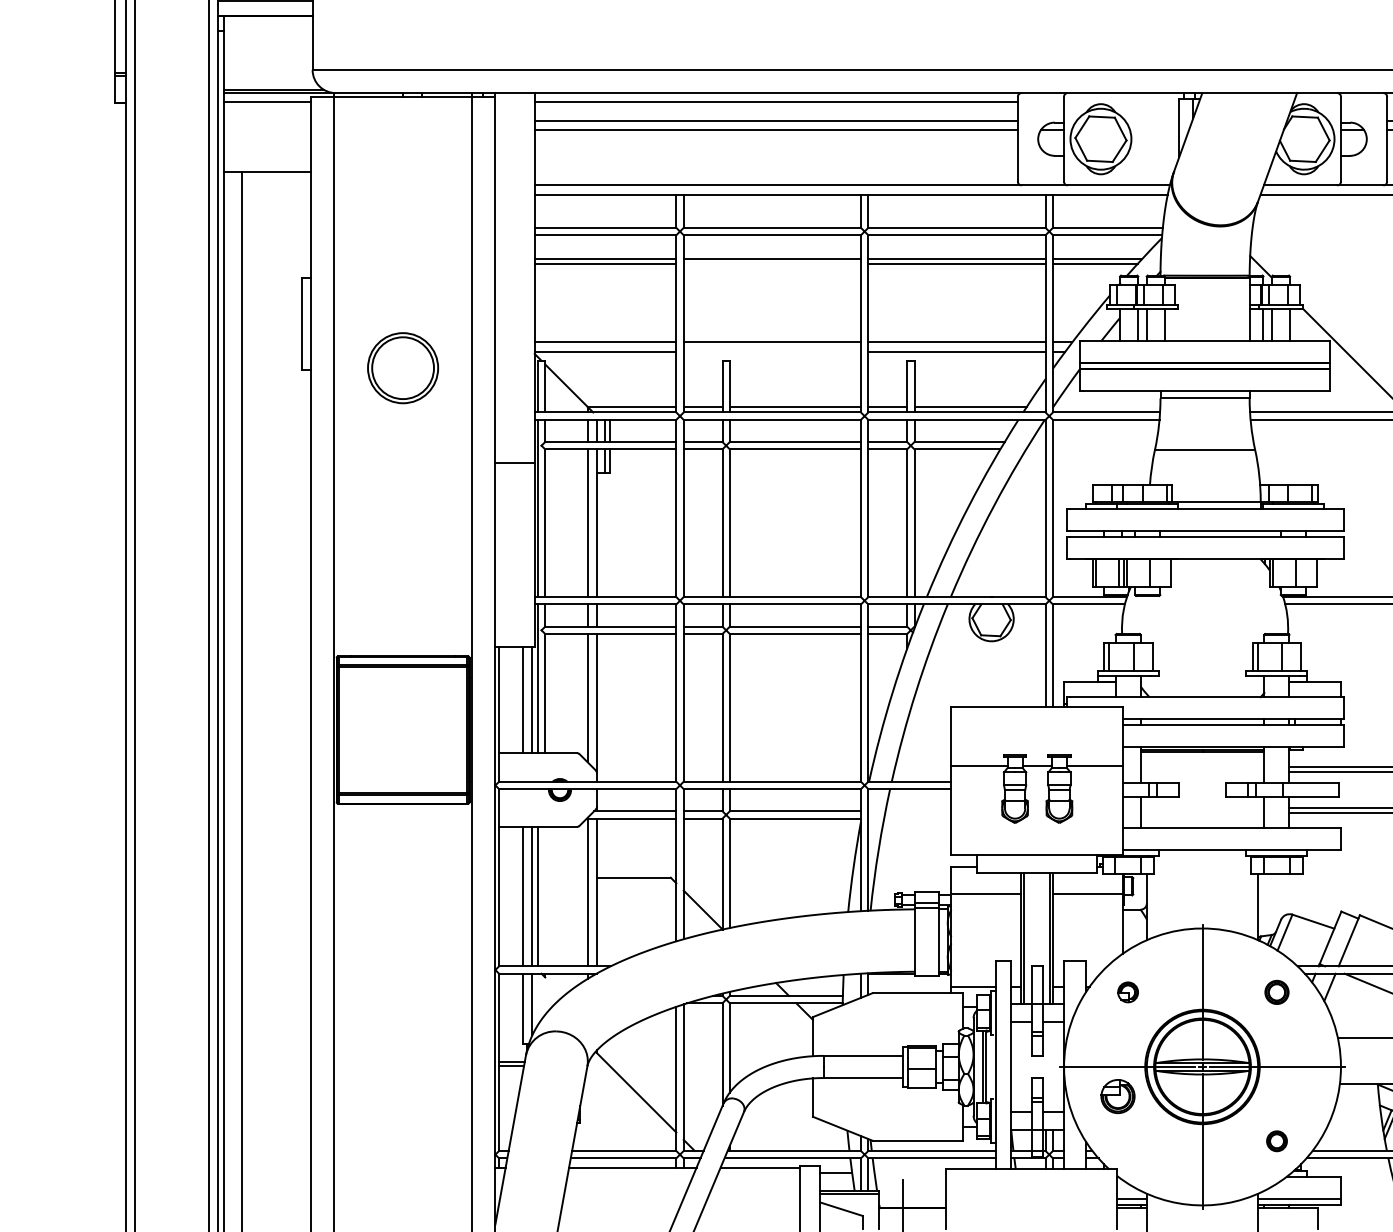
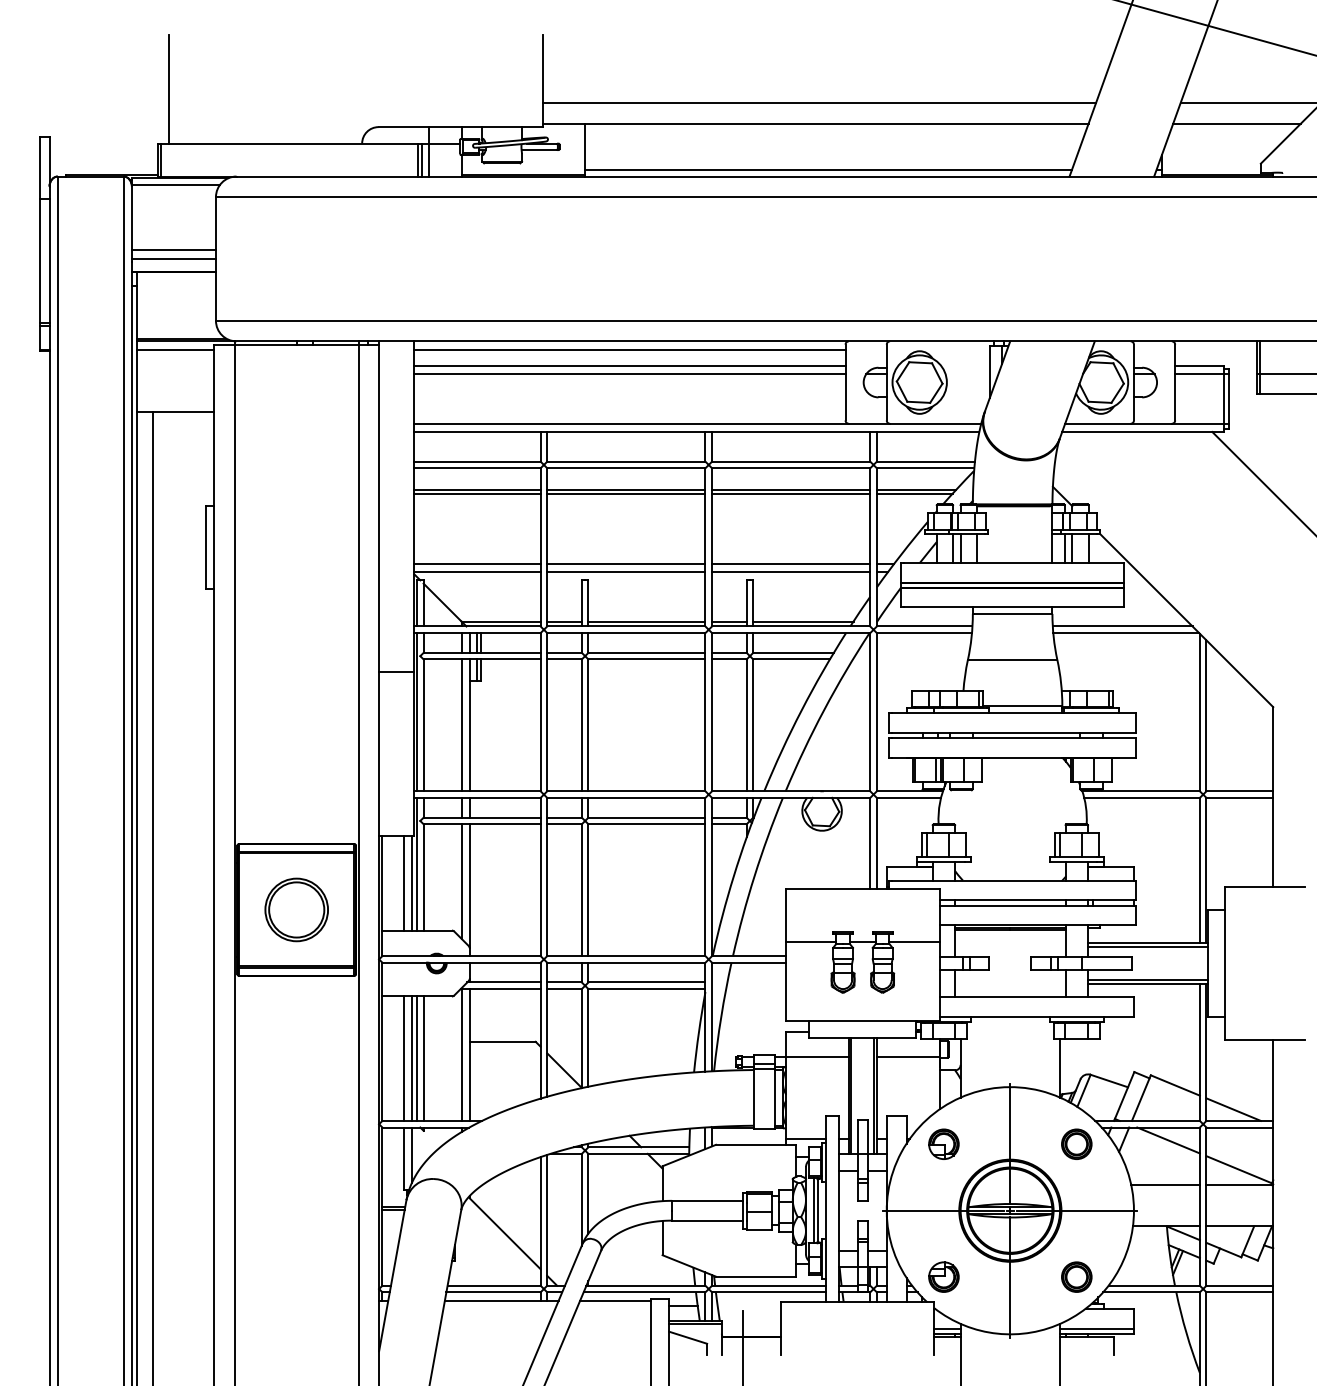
line: (772, 263) -> (626, 493), added
line: (772, 352) -> (626, 572), added
part: (402, 367) -> (296, 909), moved
line: (545, 896) -> (423, 1058), added
part: (1127, 991) -> (943, 1143), size x1.67
part: (1276, 991) -> (1076, 1143), size x1.43
part: (1117, 1095) -> (943, 1276), moved
part: (1276, 1140) -> (1076, 1276), size x1.67

